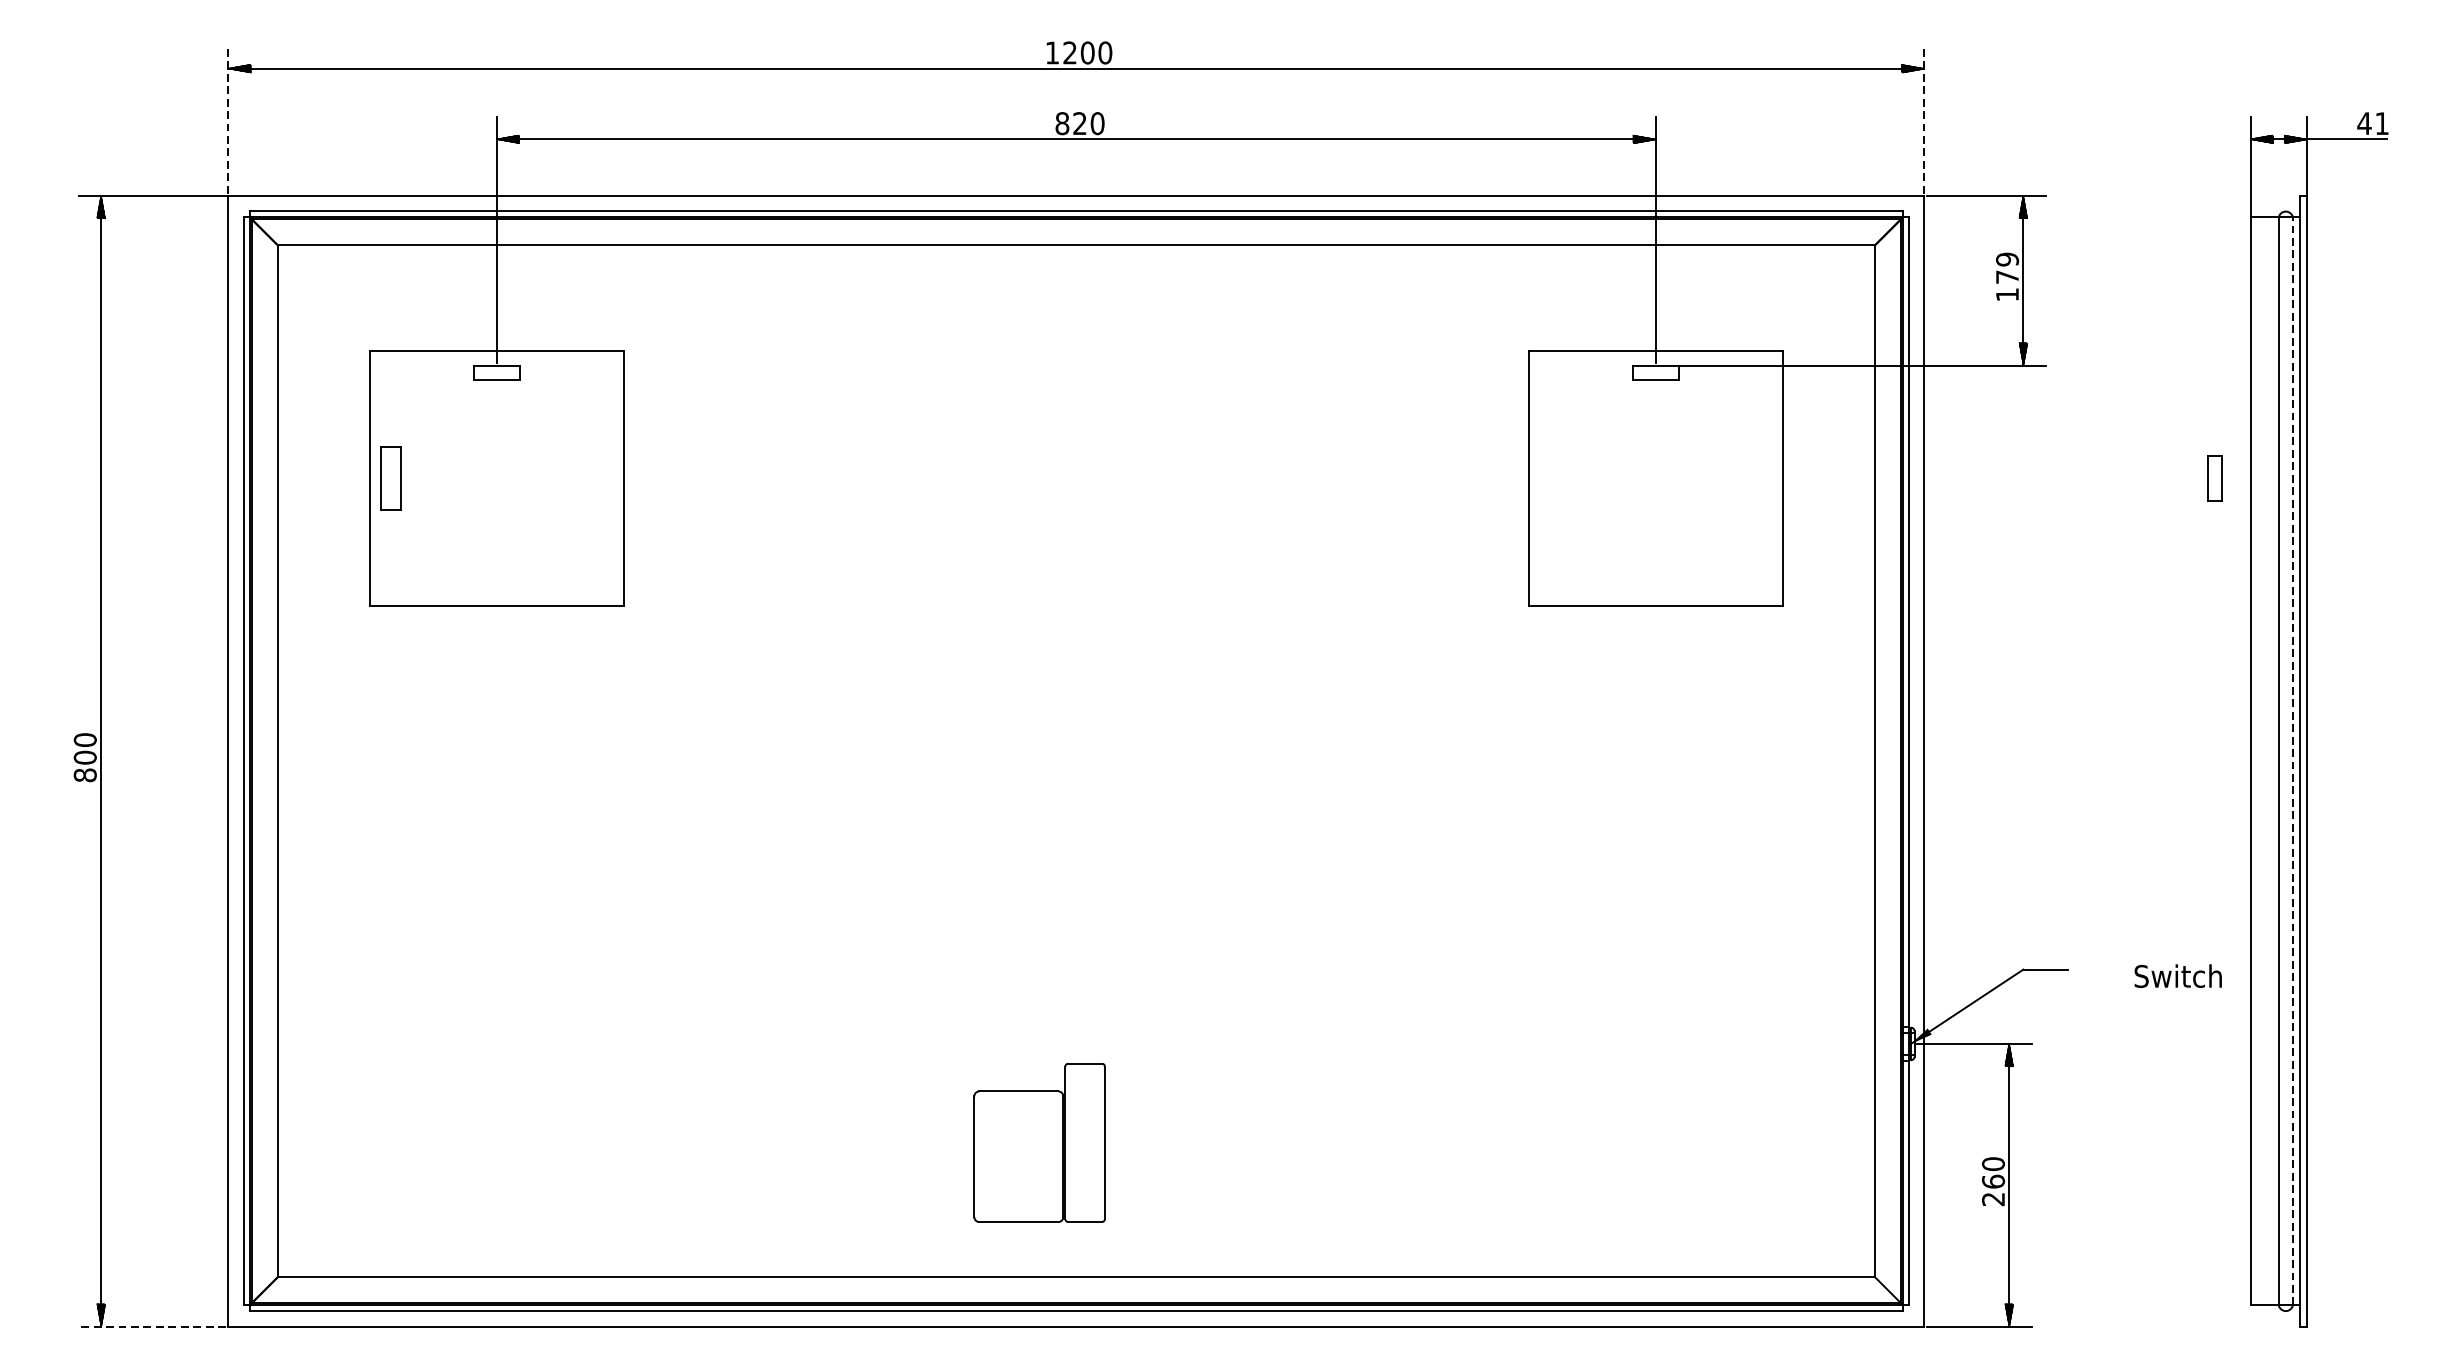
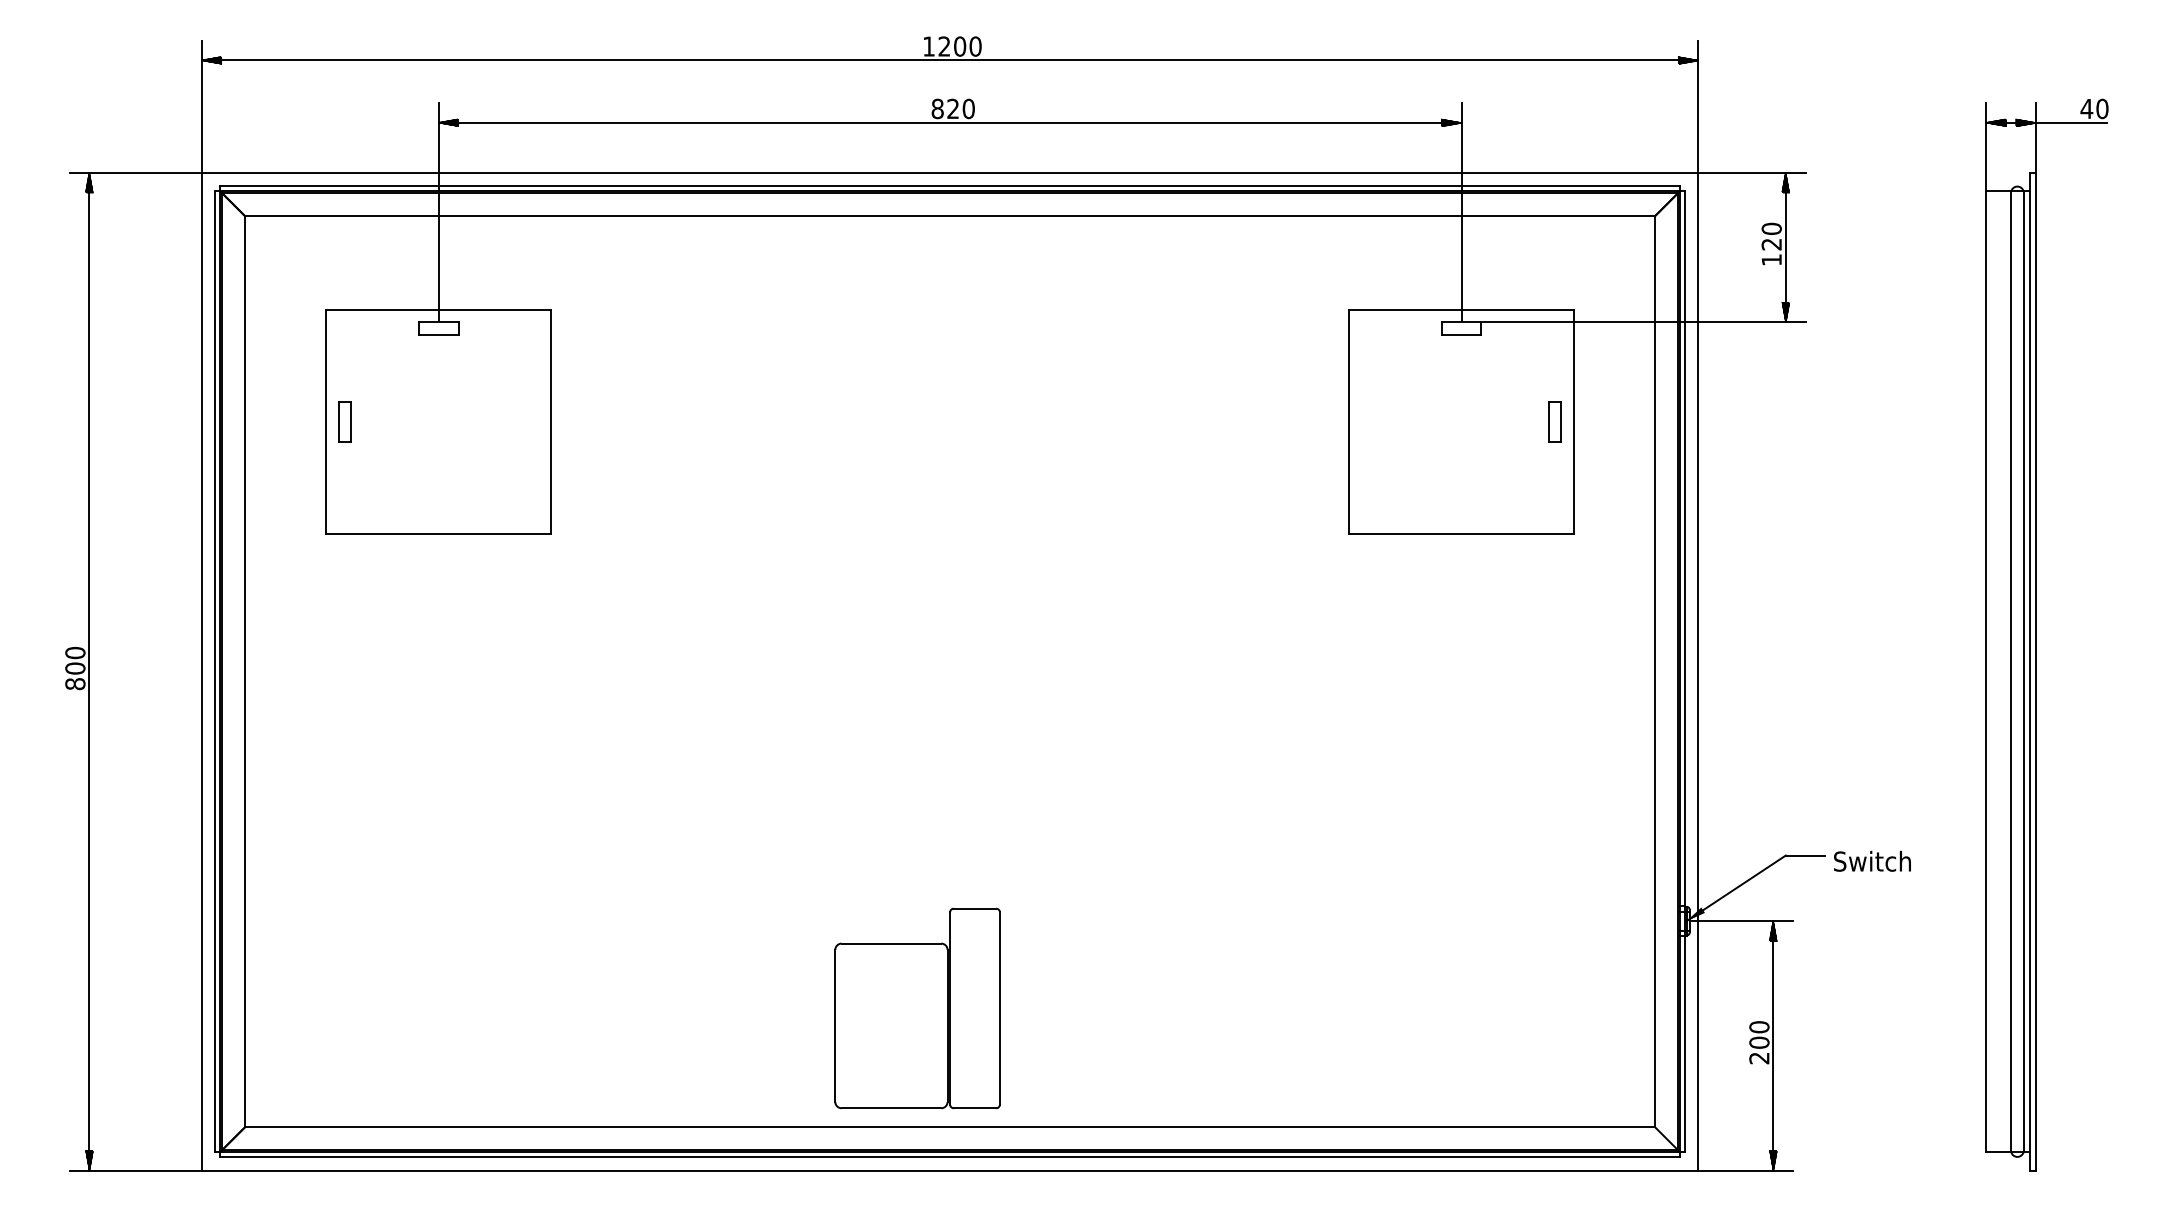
line: (228, 119) -> (201, 105), dashed -> solid
line: (1924, 119) -> (1698, 105), dashed -> solid
text: (2382, 123) -> (2102, 108), 41 -> 40
text: (2007, 268) -> (1771, 236), 179 -> 120
part: (390, 477) -> (344, 421), size x0.71
part: (2214, 477) -> (1554, 421), moved
line: (2292, 761) -> (2023, 671), dashed -> solid
text: (2178, 975) -> (1872, 860), moved
part: (1039, 1142) -> (917, 1008), size x1.43
text: (1993, 1181) -> (1759, 1042), 260 -> 200
line: (152, 1326) -> (134, 1170), dashed -> solid

